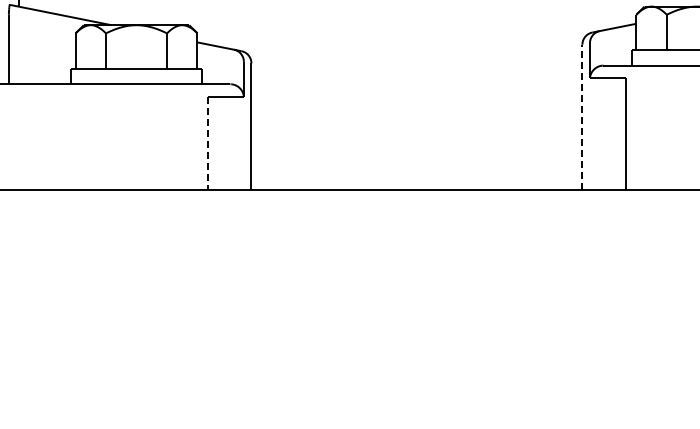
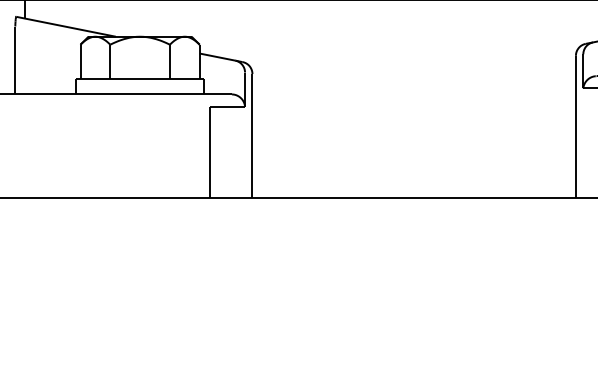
line: (582, 117) -> (576, 126), dashed -> solid
line: (208, 143) -> (210, 152), dashed -> solid

